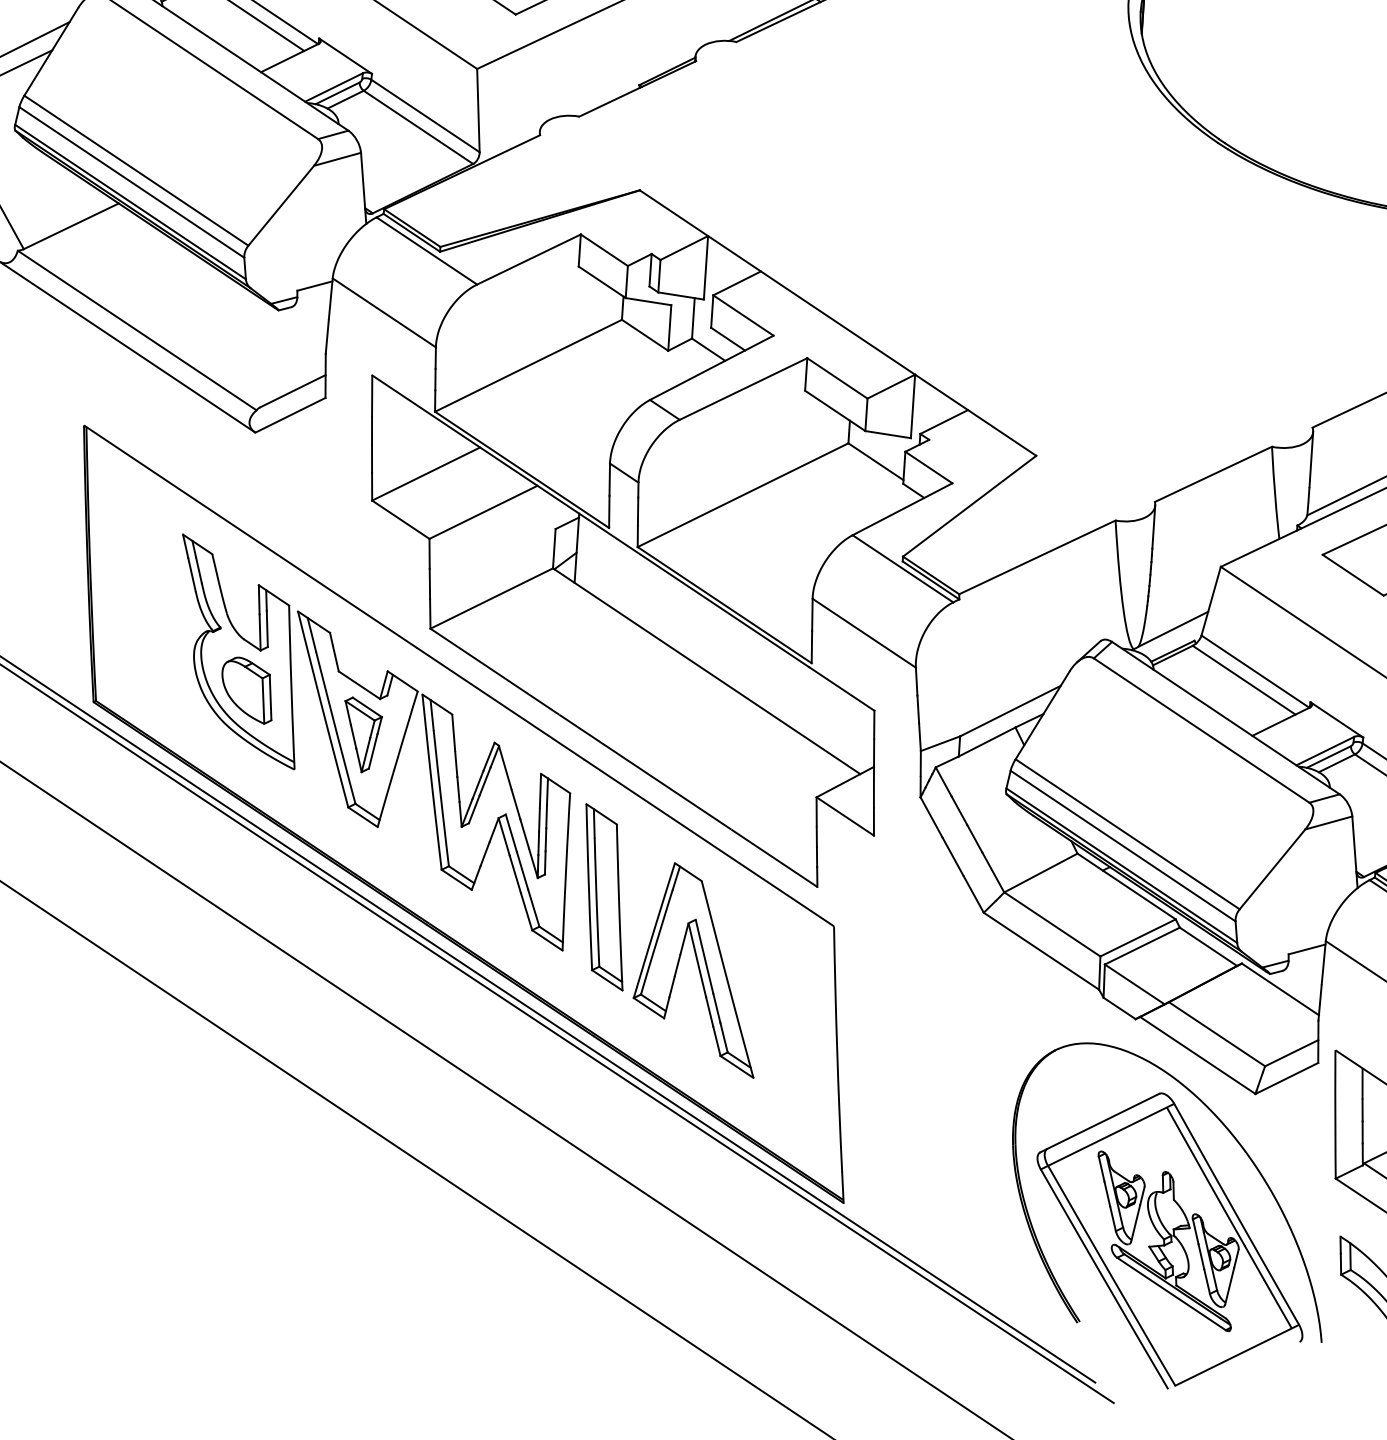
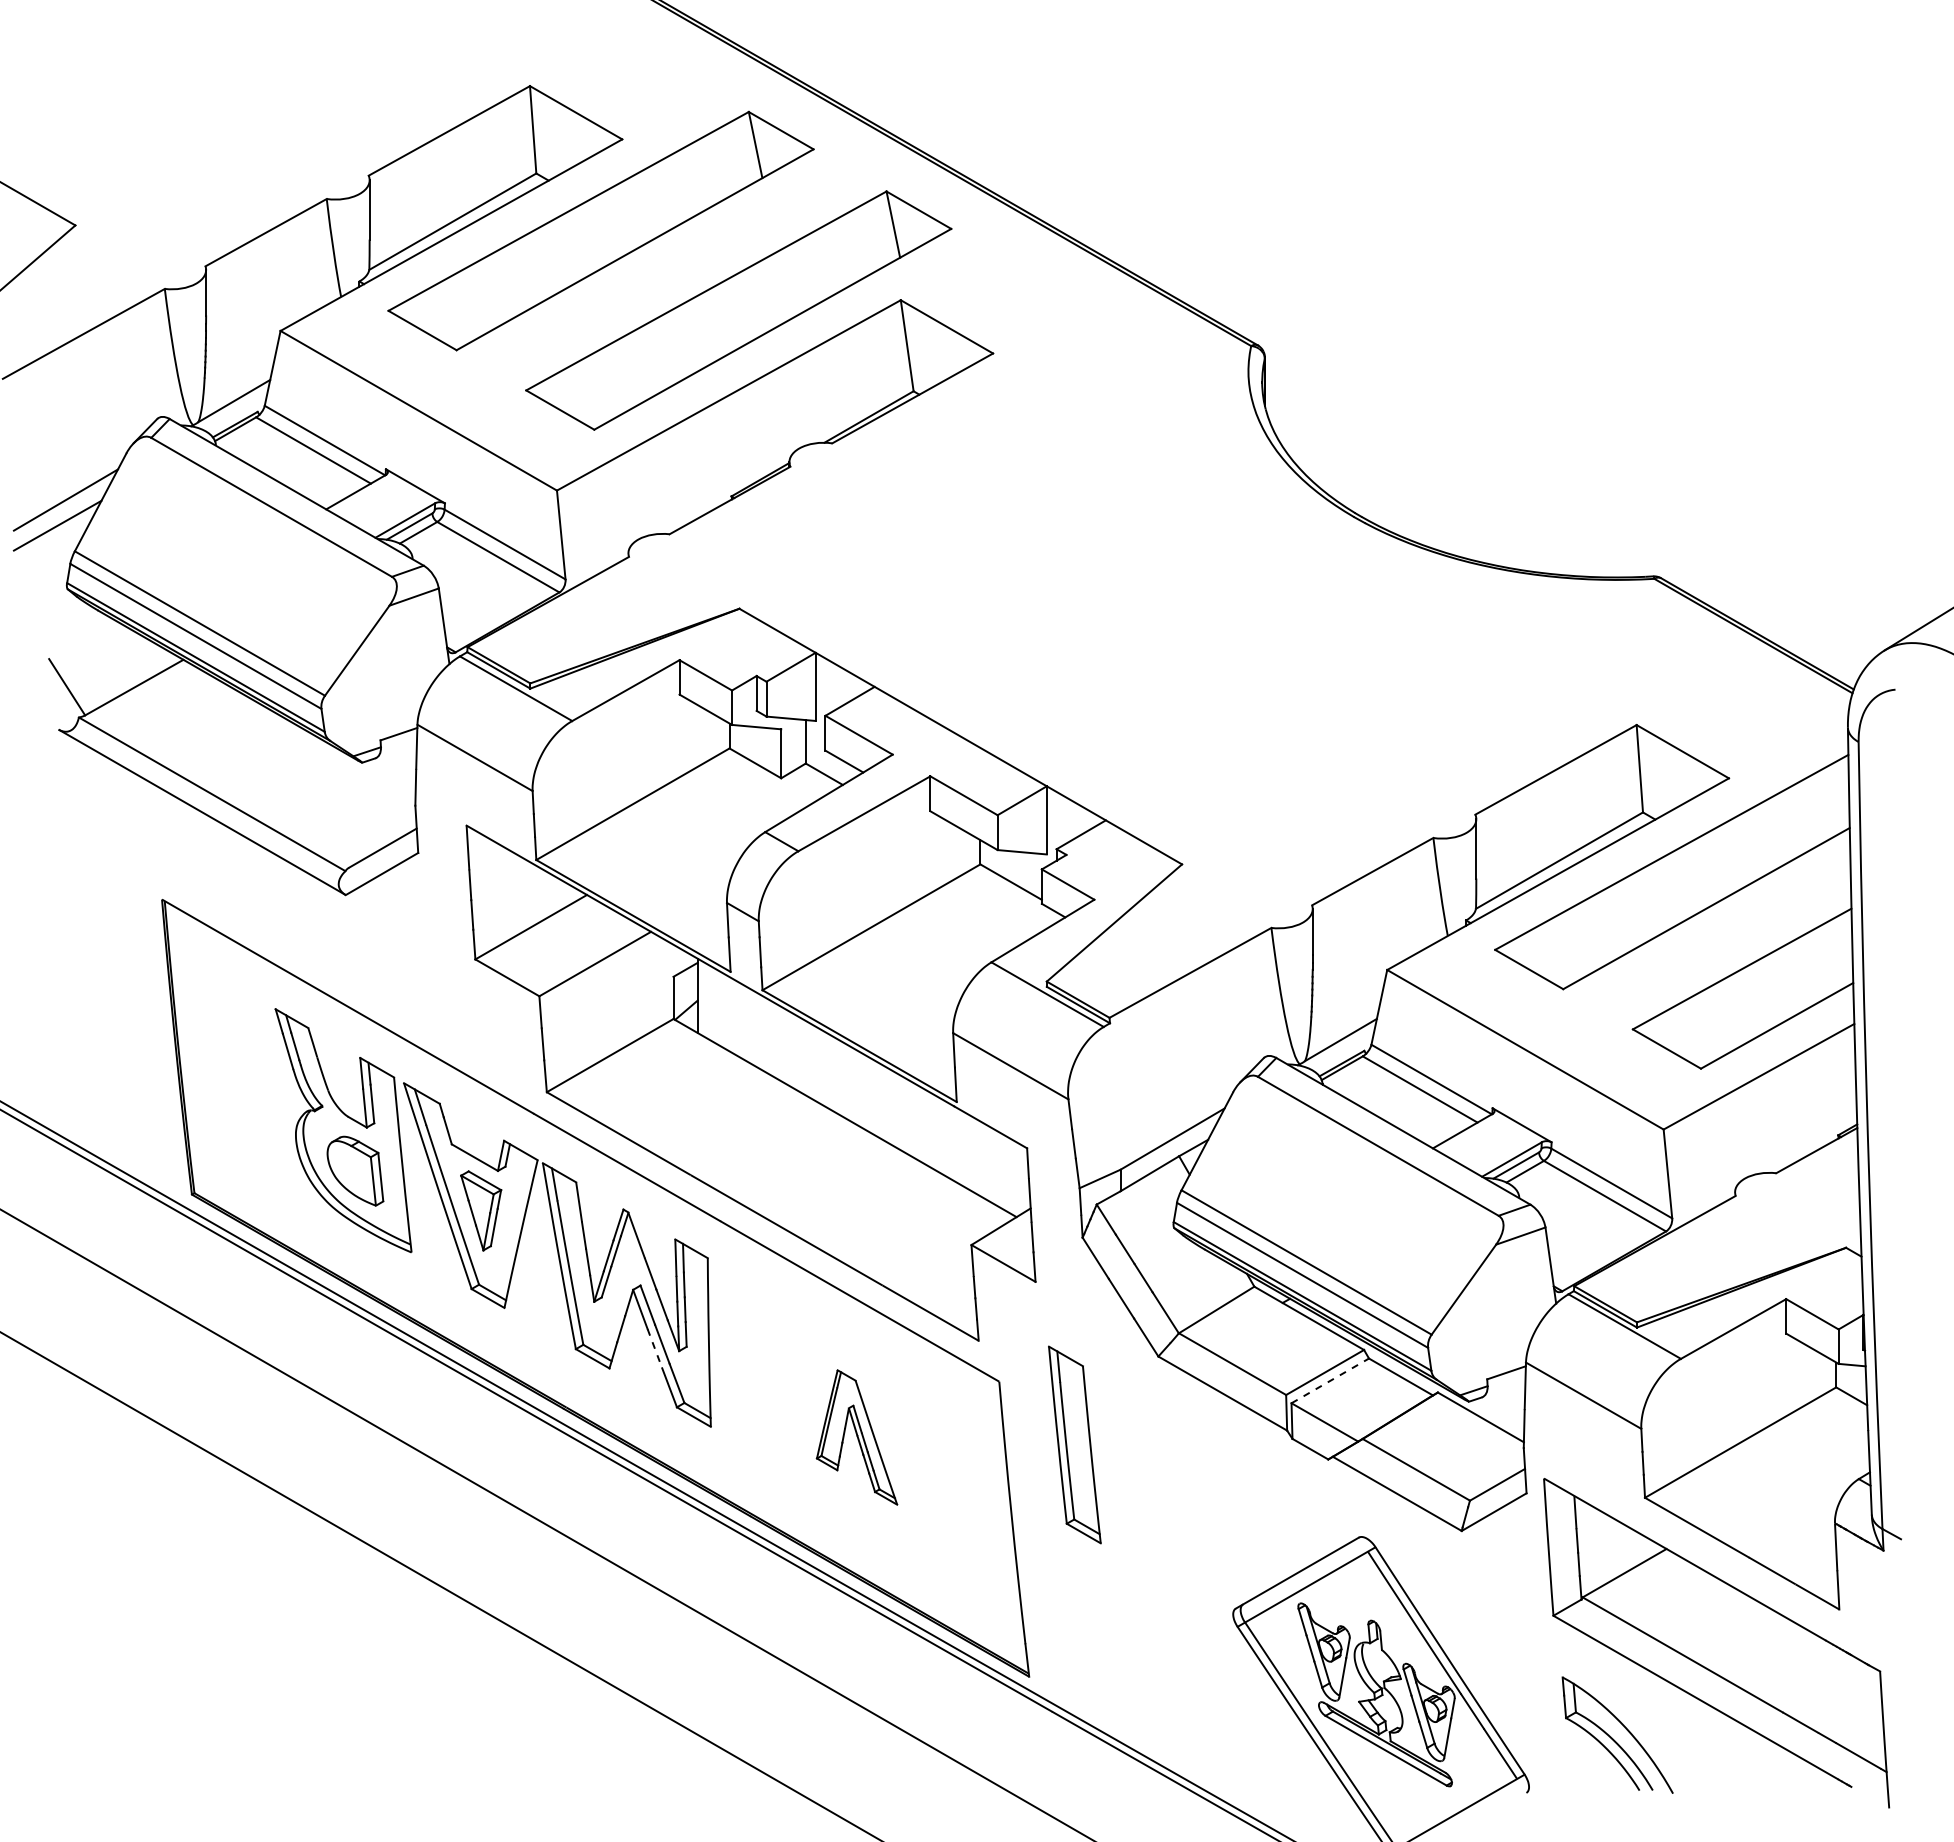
line: (514, 874) -> (654, 1348), solid -> dashed
part: (604, 896) -> (1074, 1444), moved
line: (1142, 945) -> (1330, 1380), solid -> dashed
part: (697, 969) -> (856, 1437), size x0.6
part: (1231, 1135) -> (1439, 1577), removed

